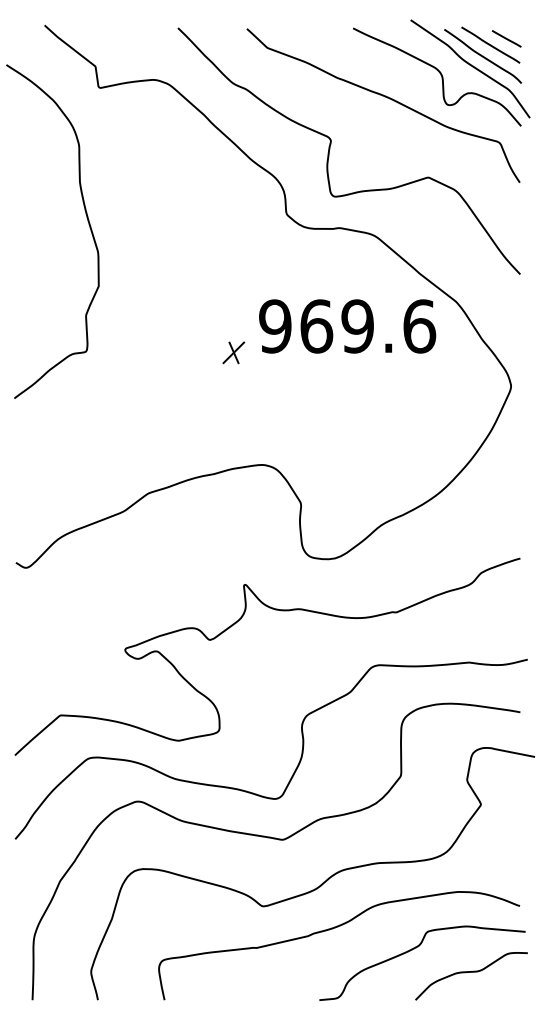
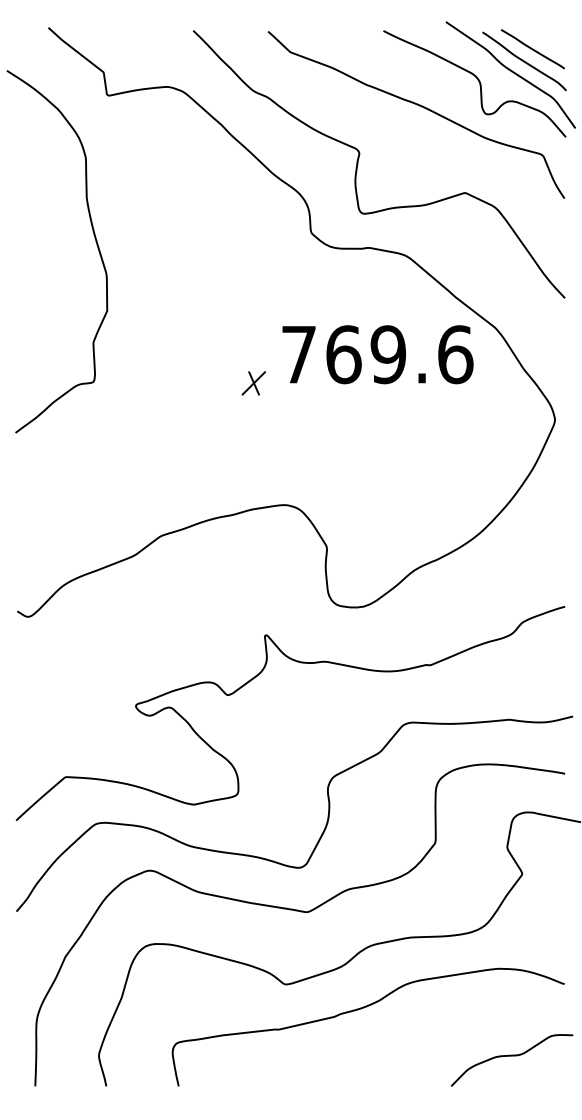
line: (506, 38) -> (550, 42), removed
text: (274, 326) -> (298, 354), 969.6 -> 769.6
curve: (415, 948) -> (451, 1030), removed

